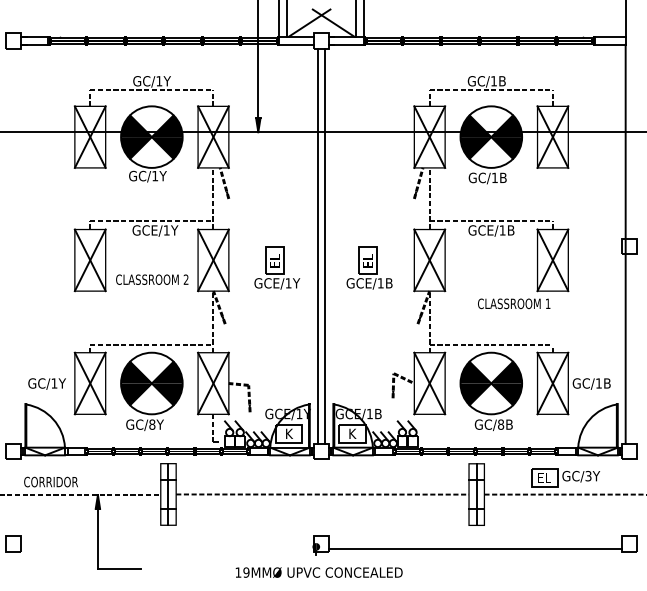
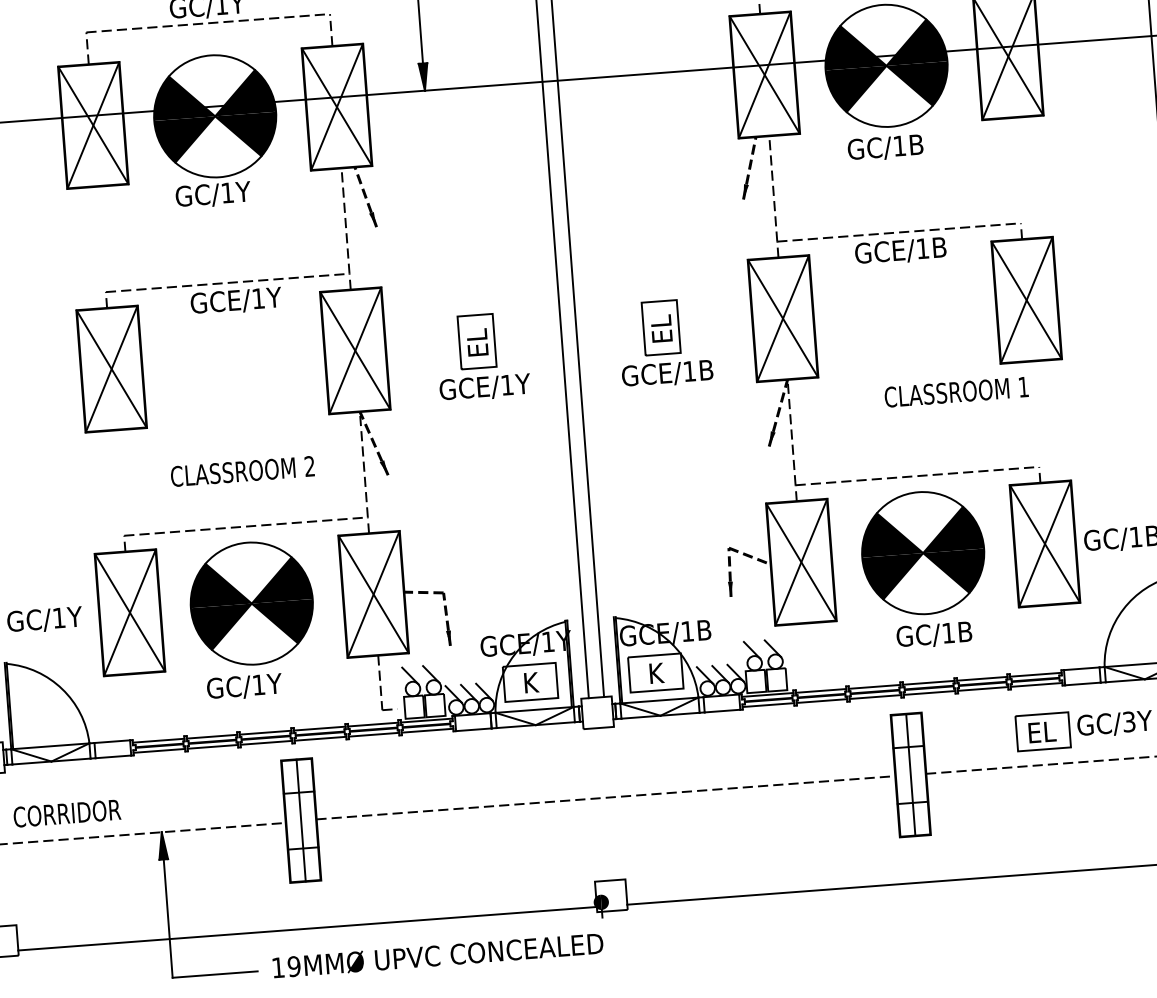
text: (152, 279) -> (243, 470), moved
text: (152, 424) -> (259, 684), GC/8Y -> GC/1Y
text: (501, 424) -> (949, 632), GC/8B -> GC/1B
line: (167, 549) -> (307, 929), added
text: (318, 572) -> (436, 955), moved

